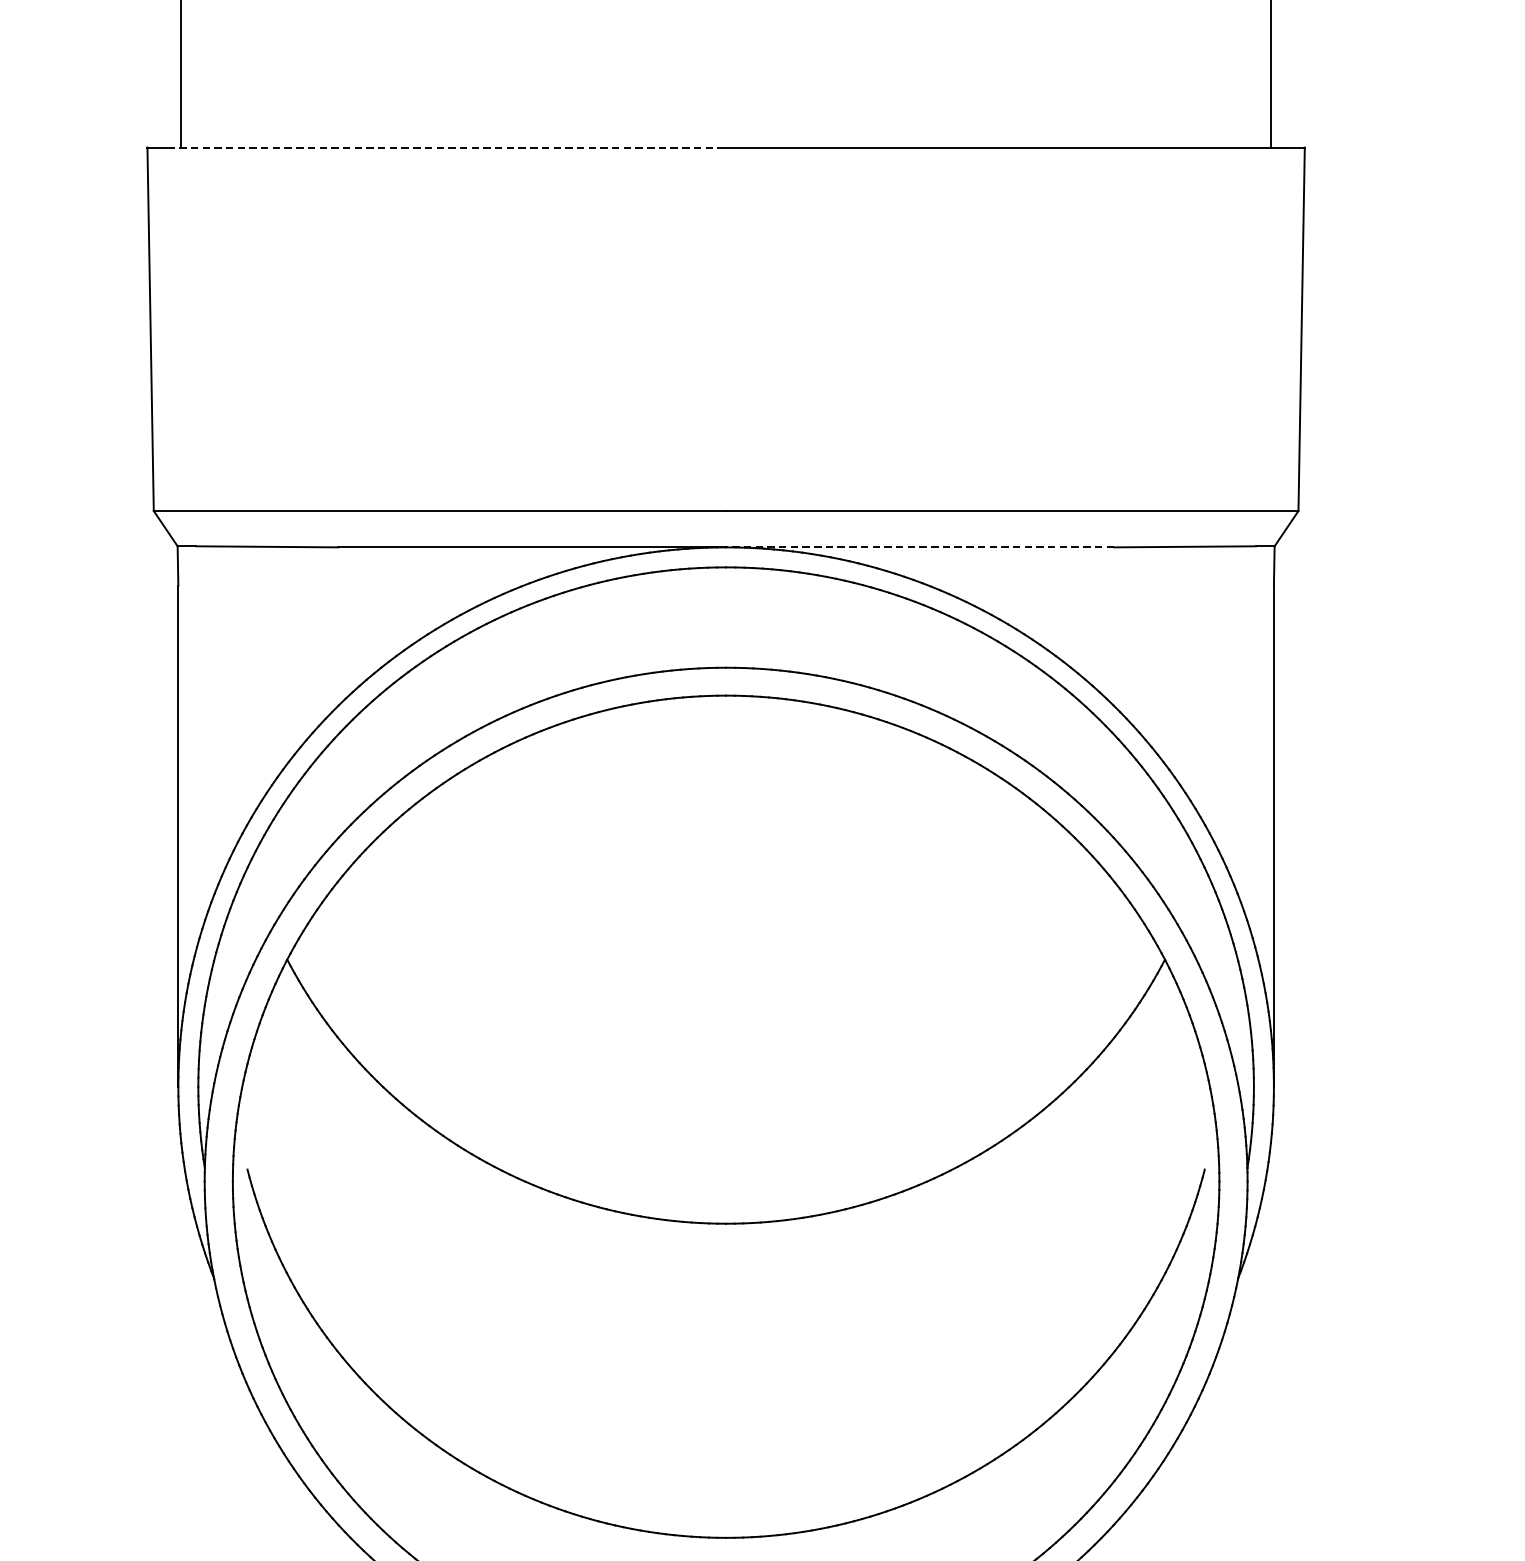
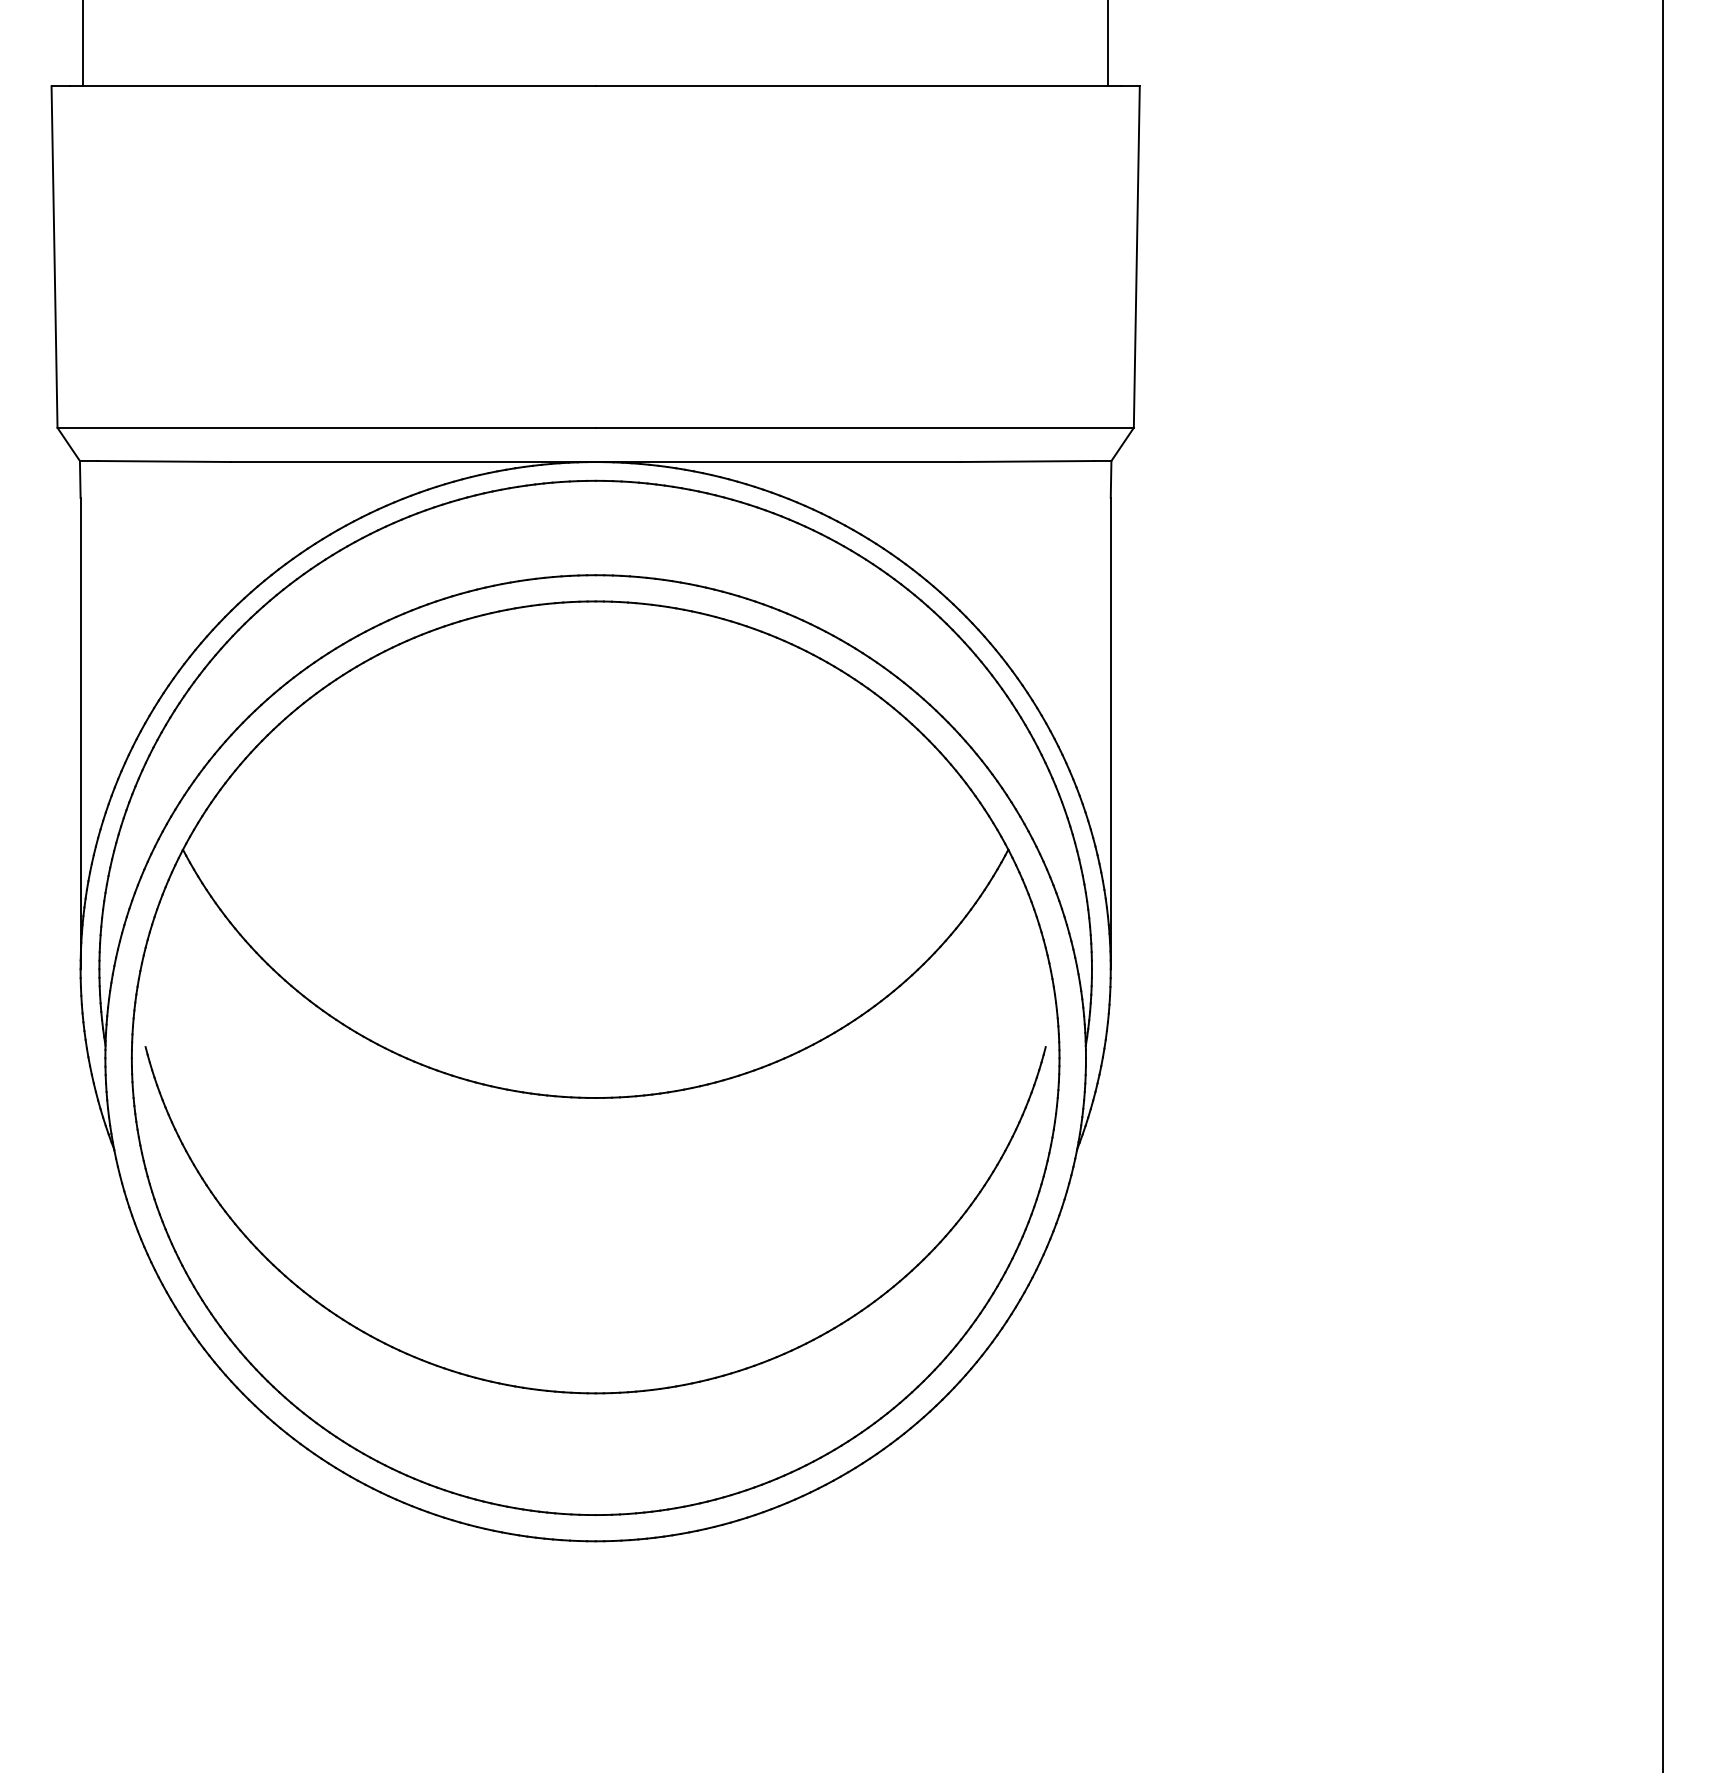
line: (447, 148) -> (333, 86), dashed -> solid
line: (919, 547) -> (777, 462), dashed -> solid

